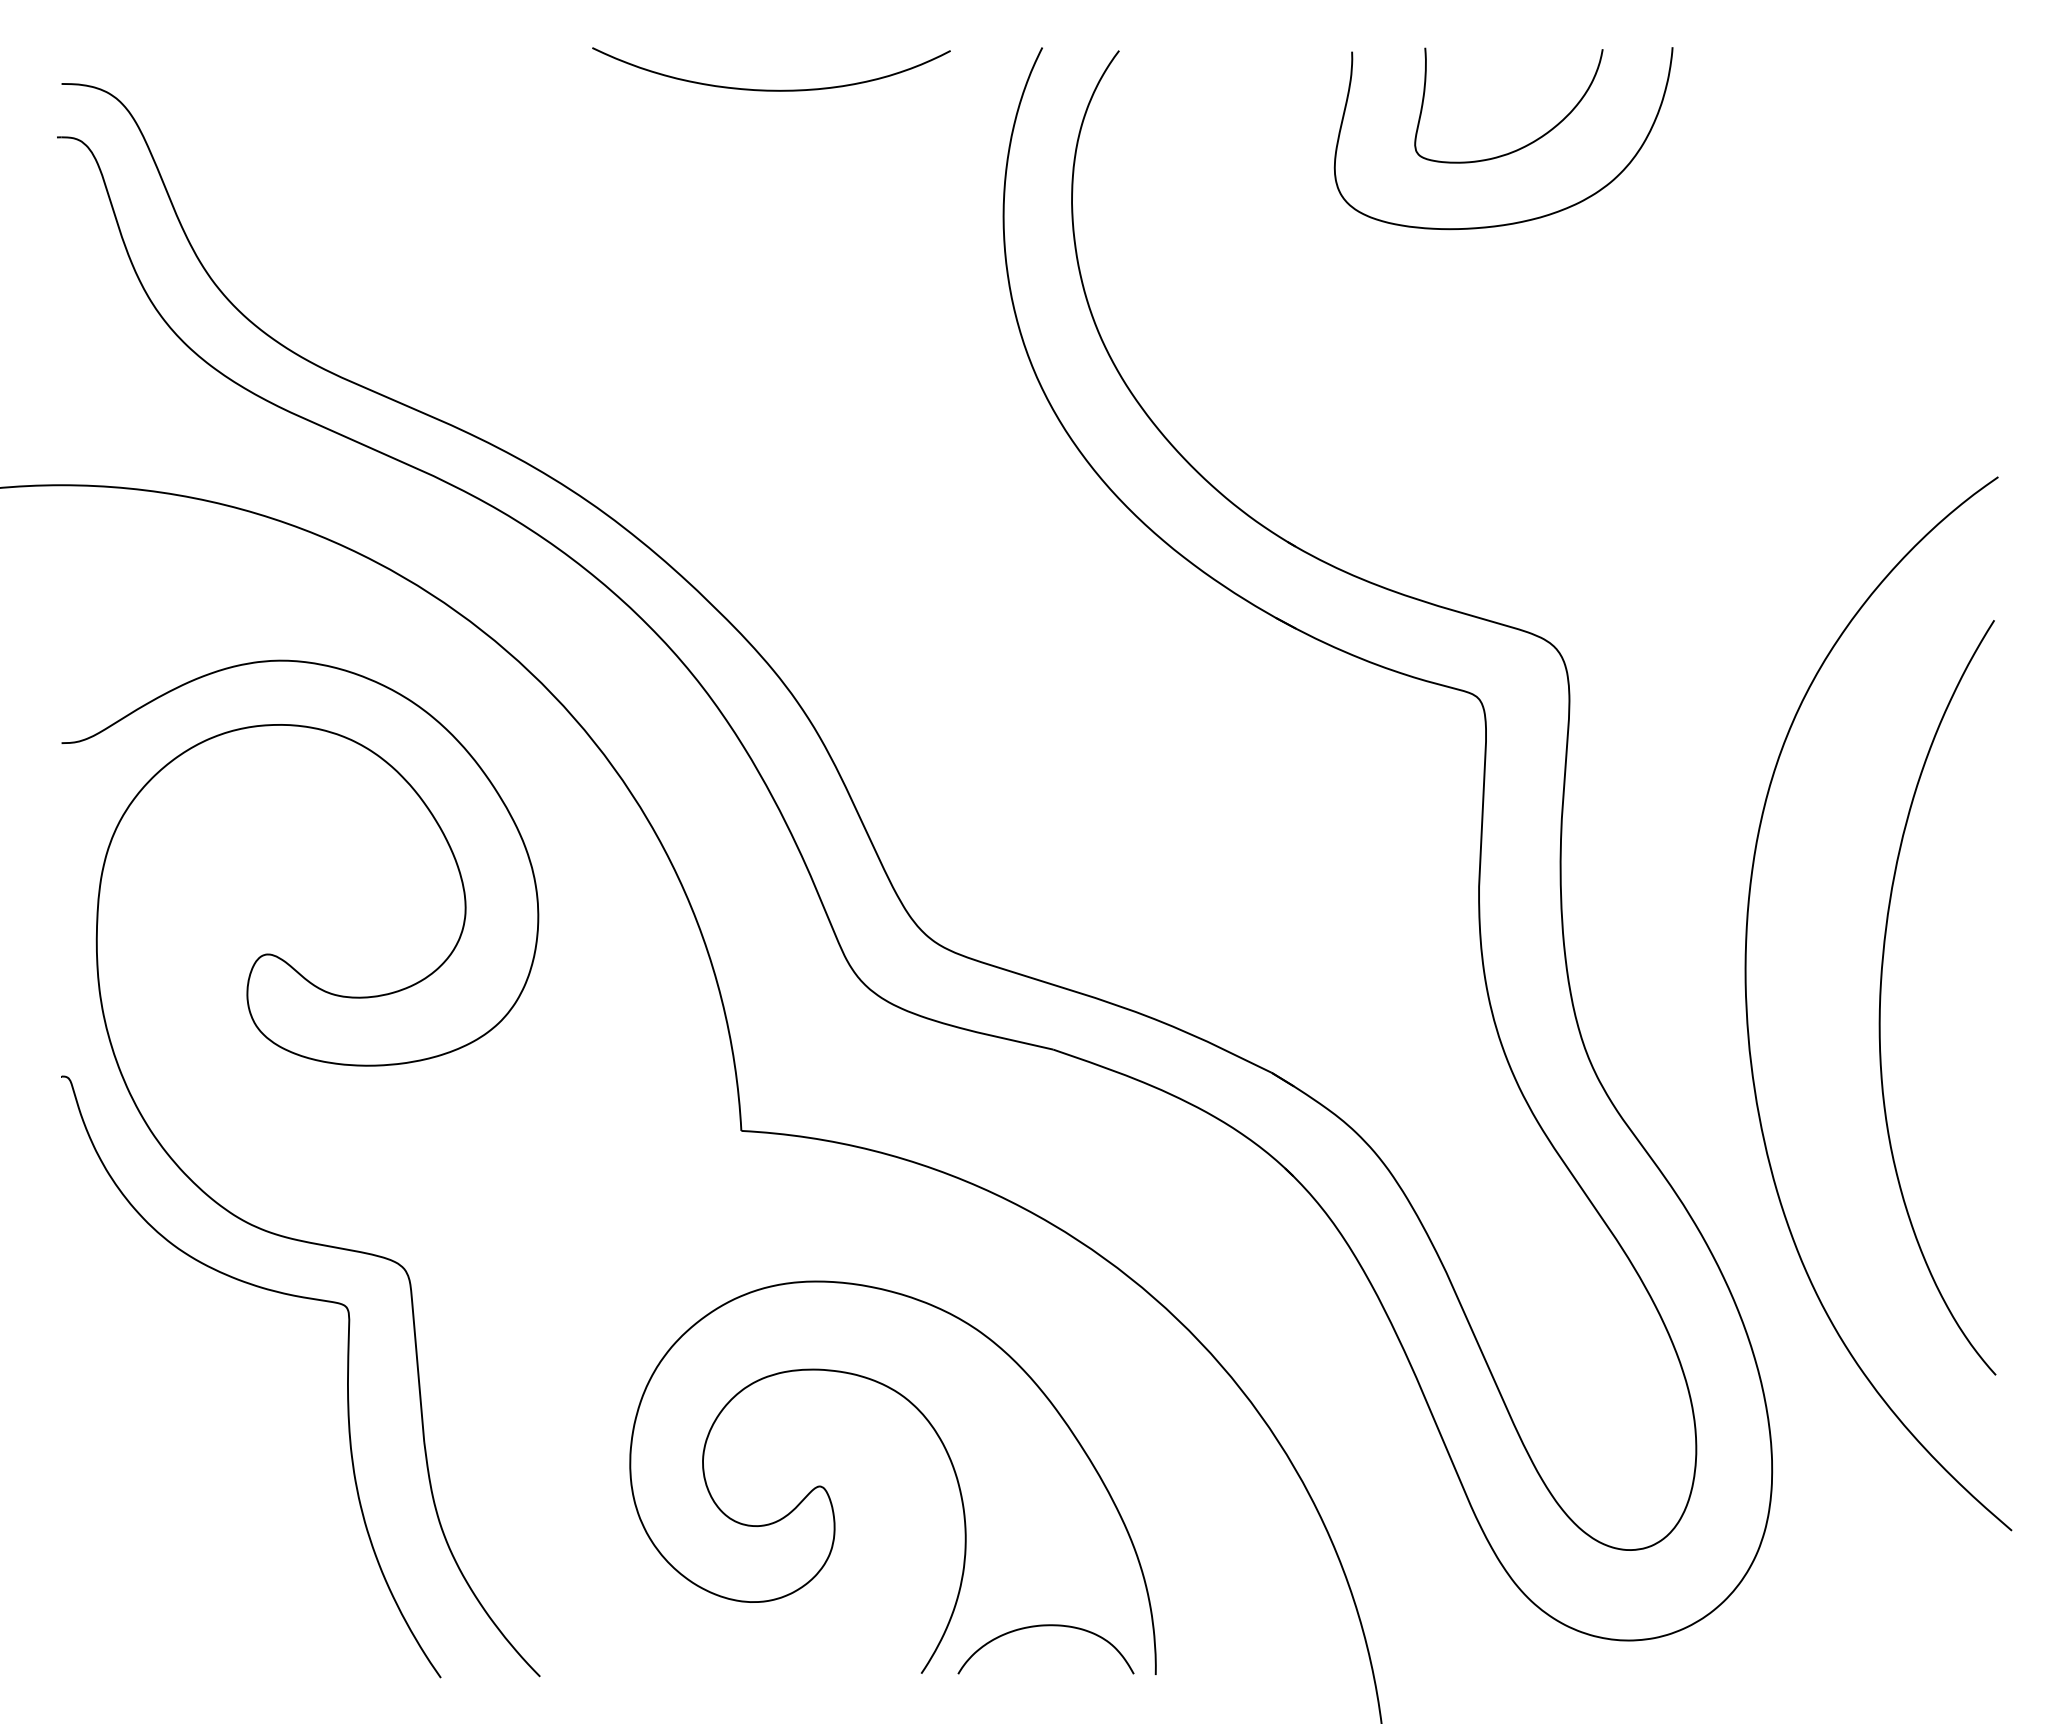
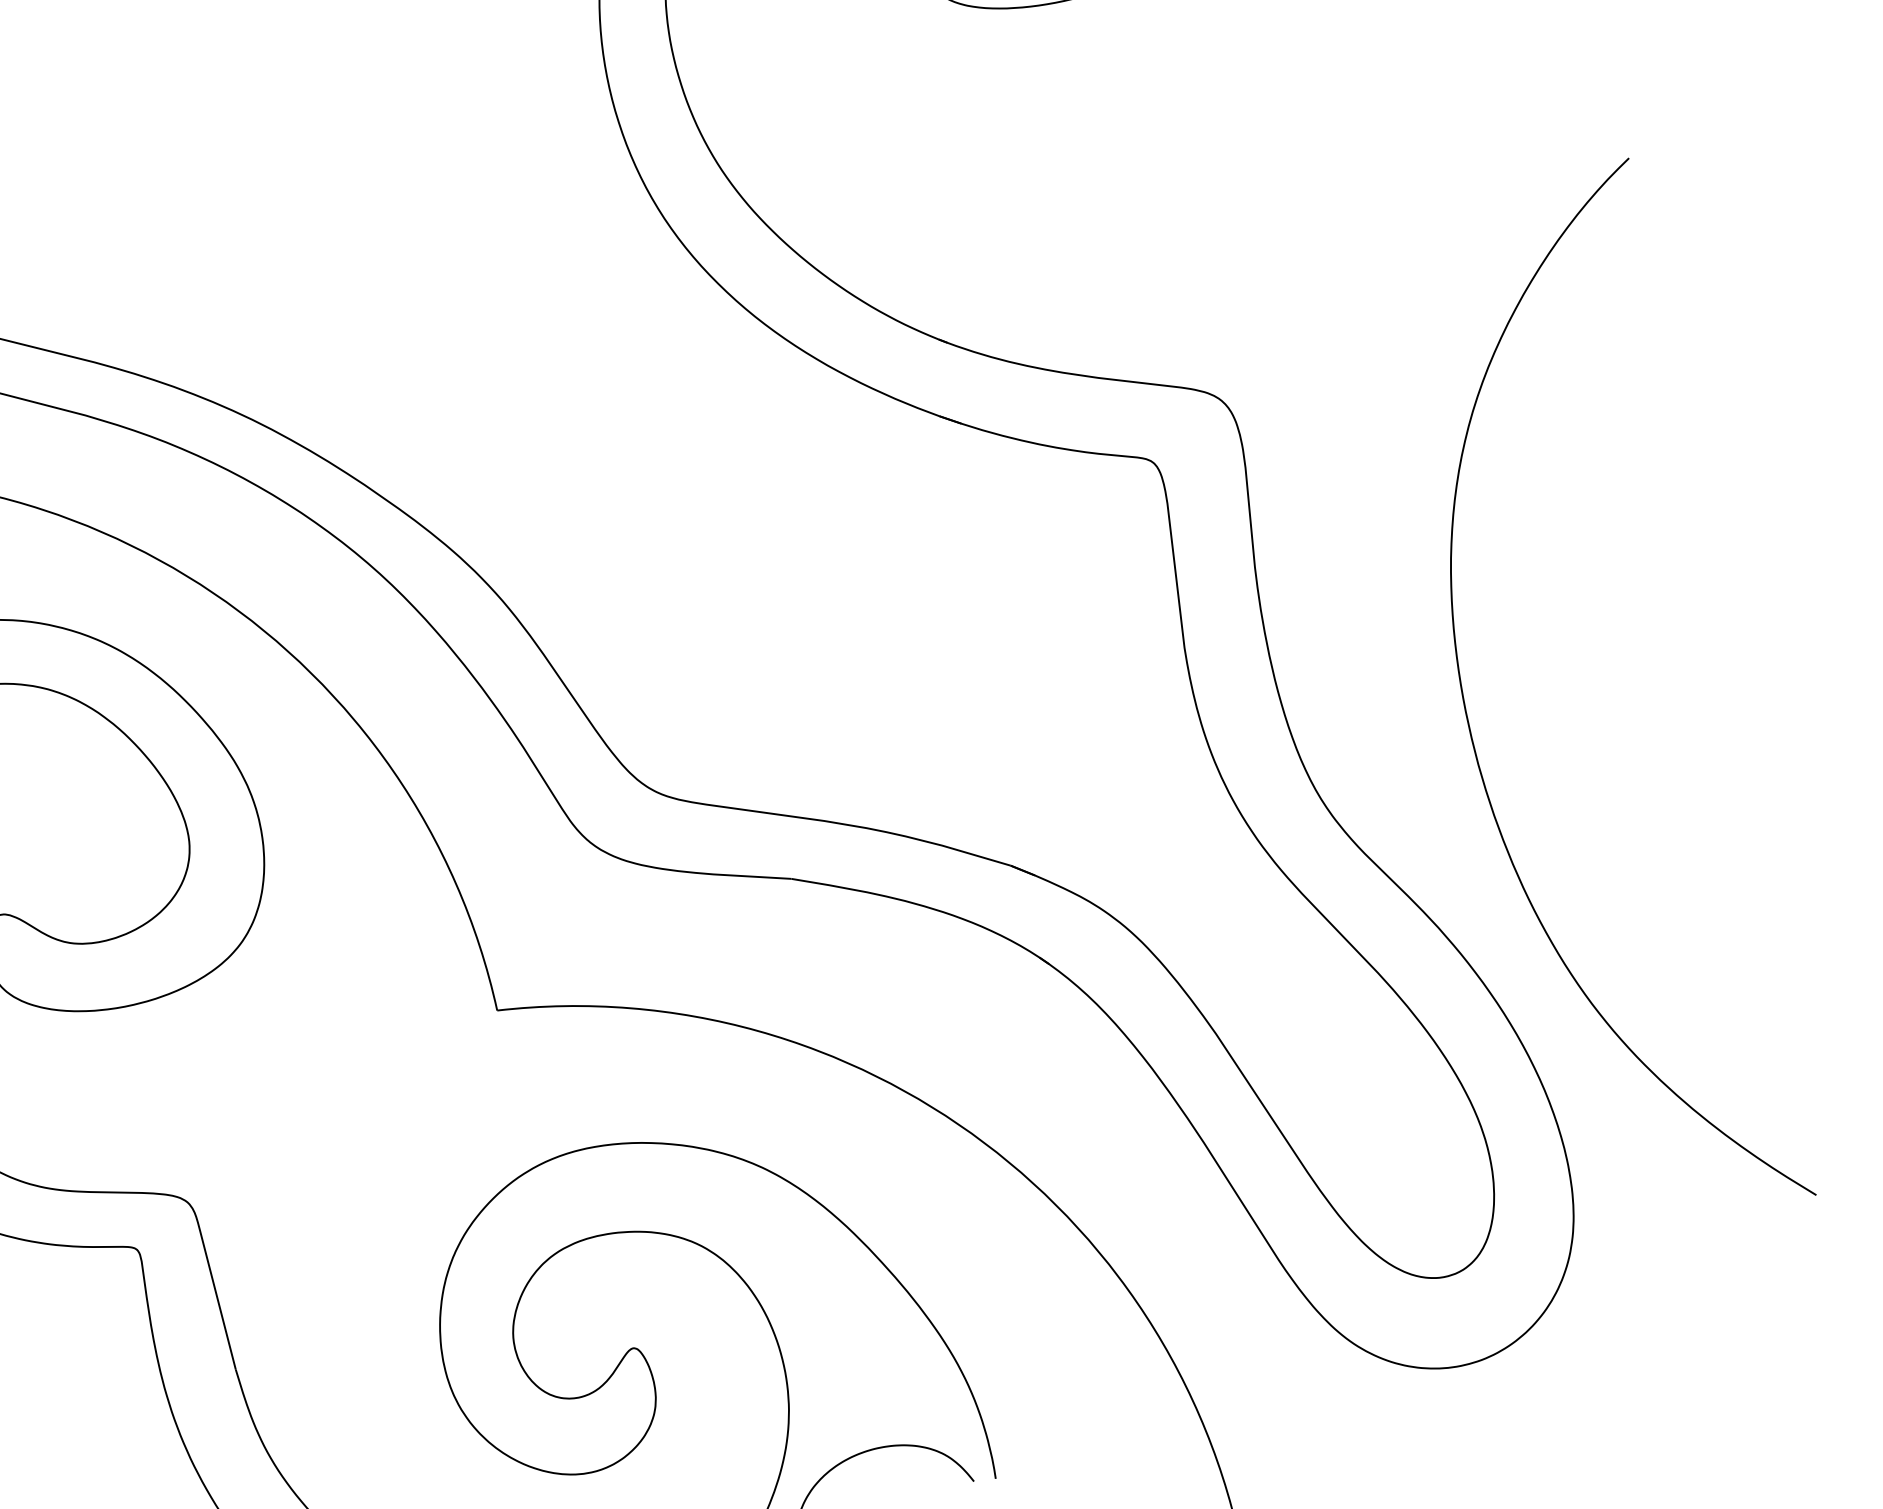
curve: (1881, 997) -> (1599, 690), removed

